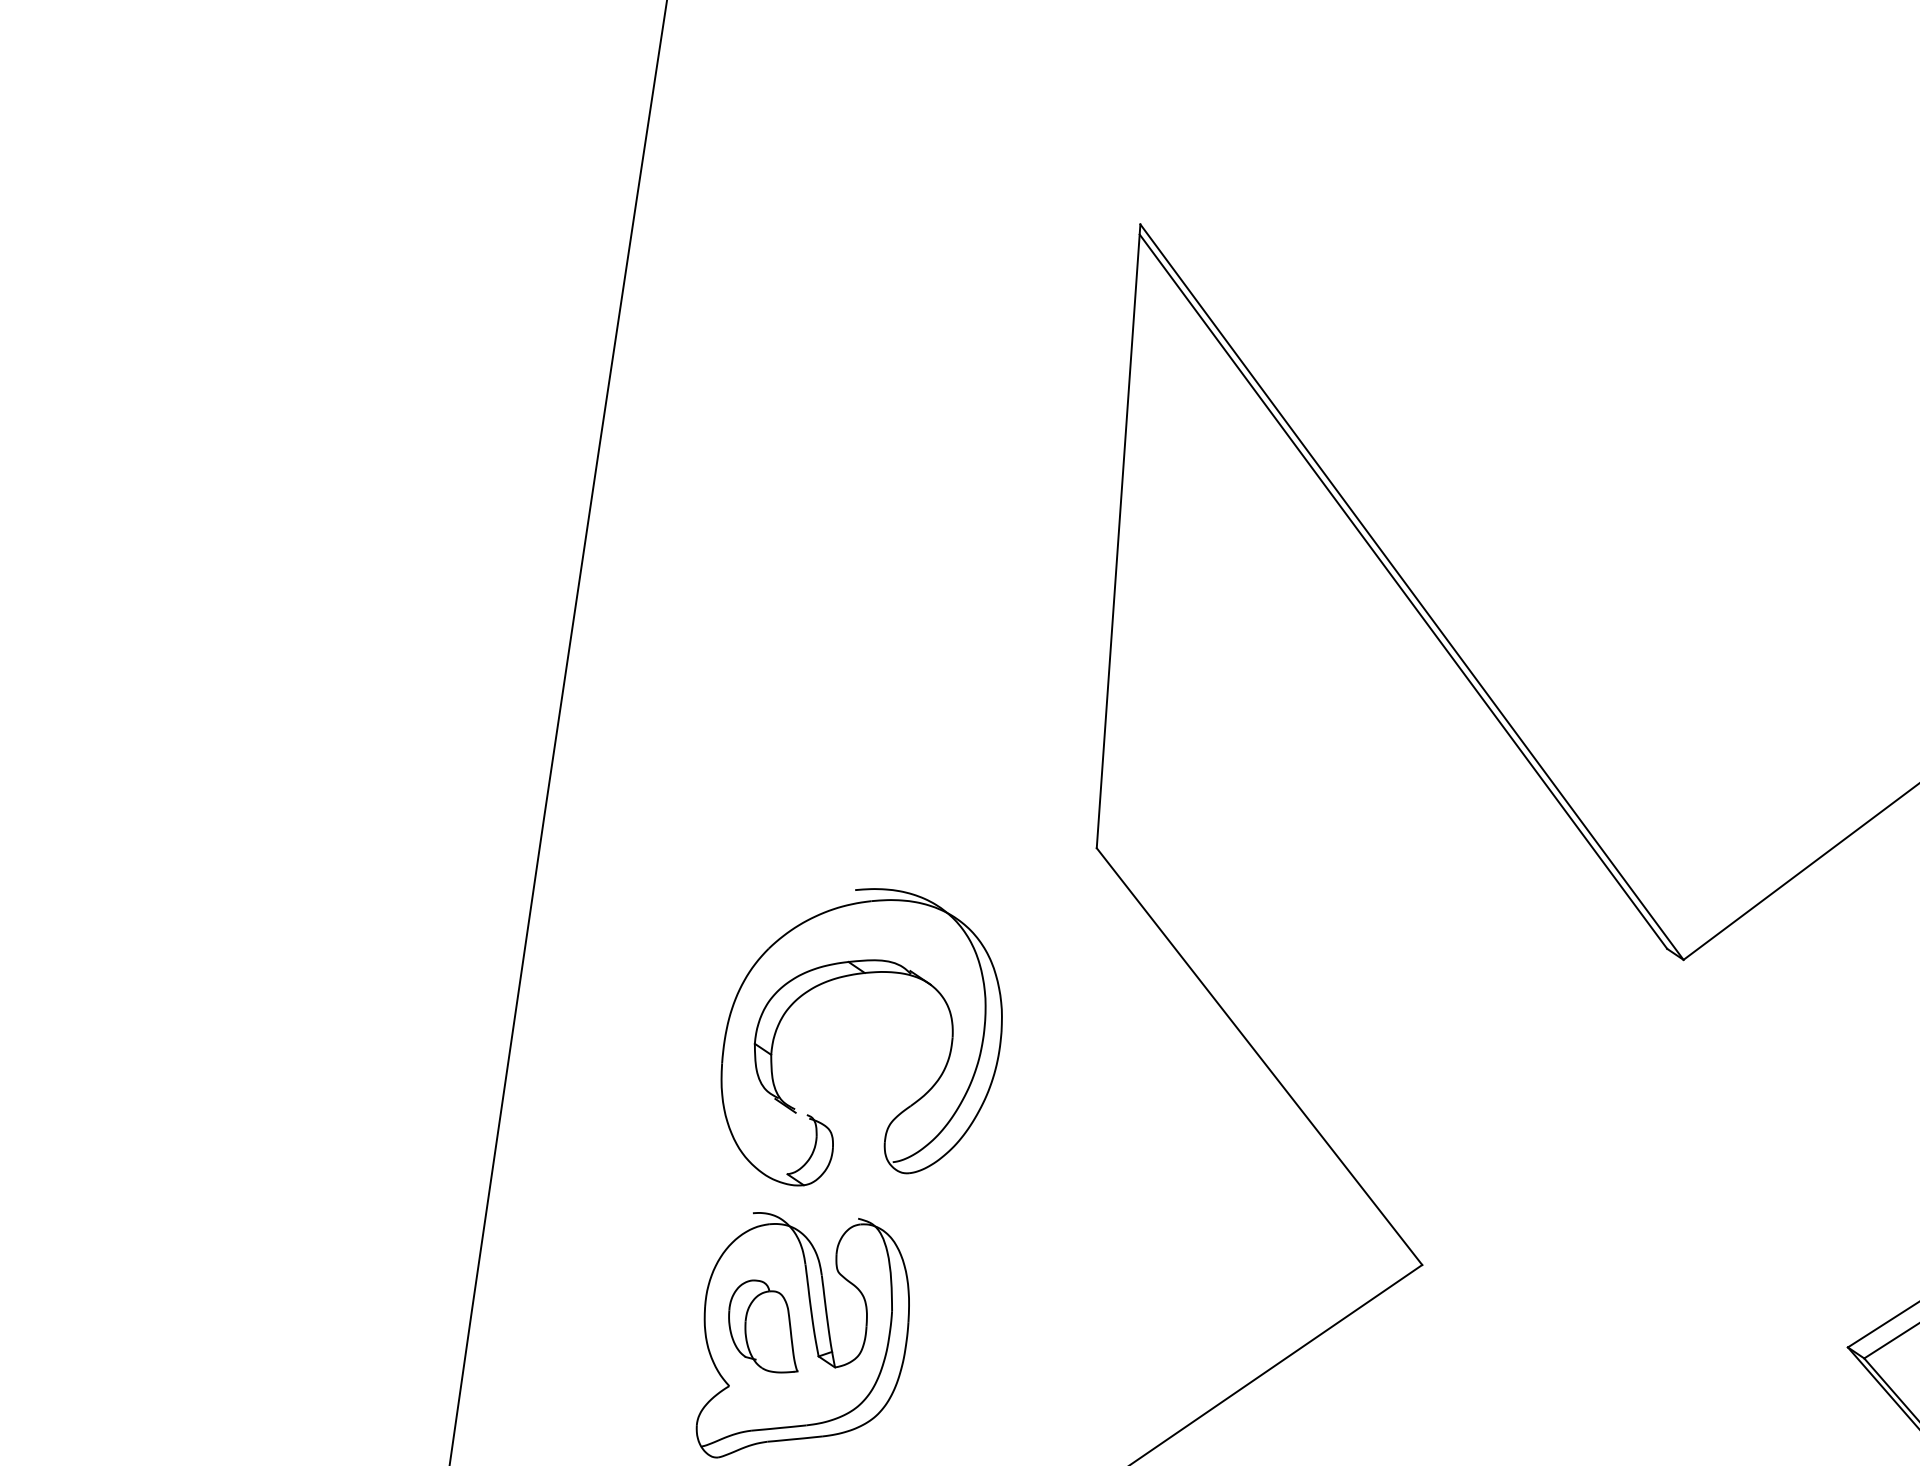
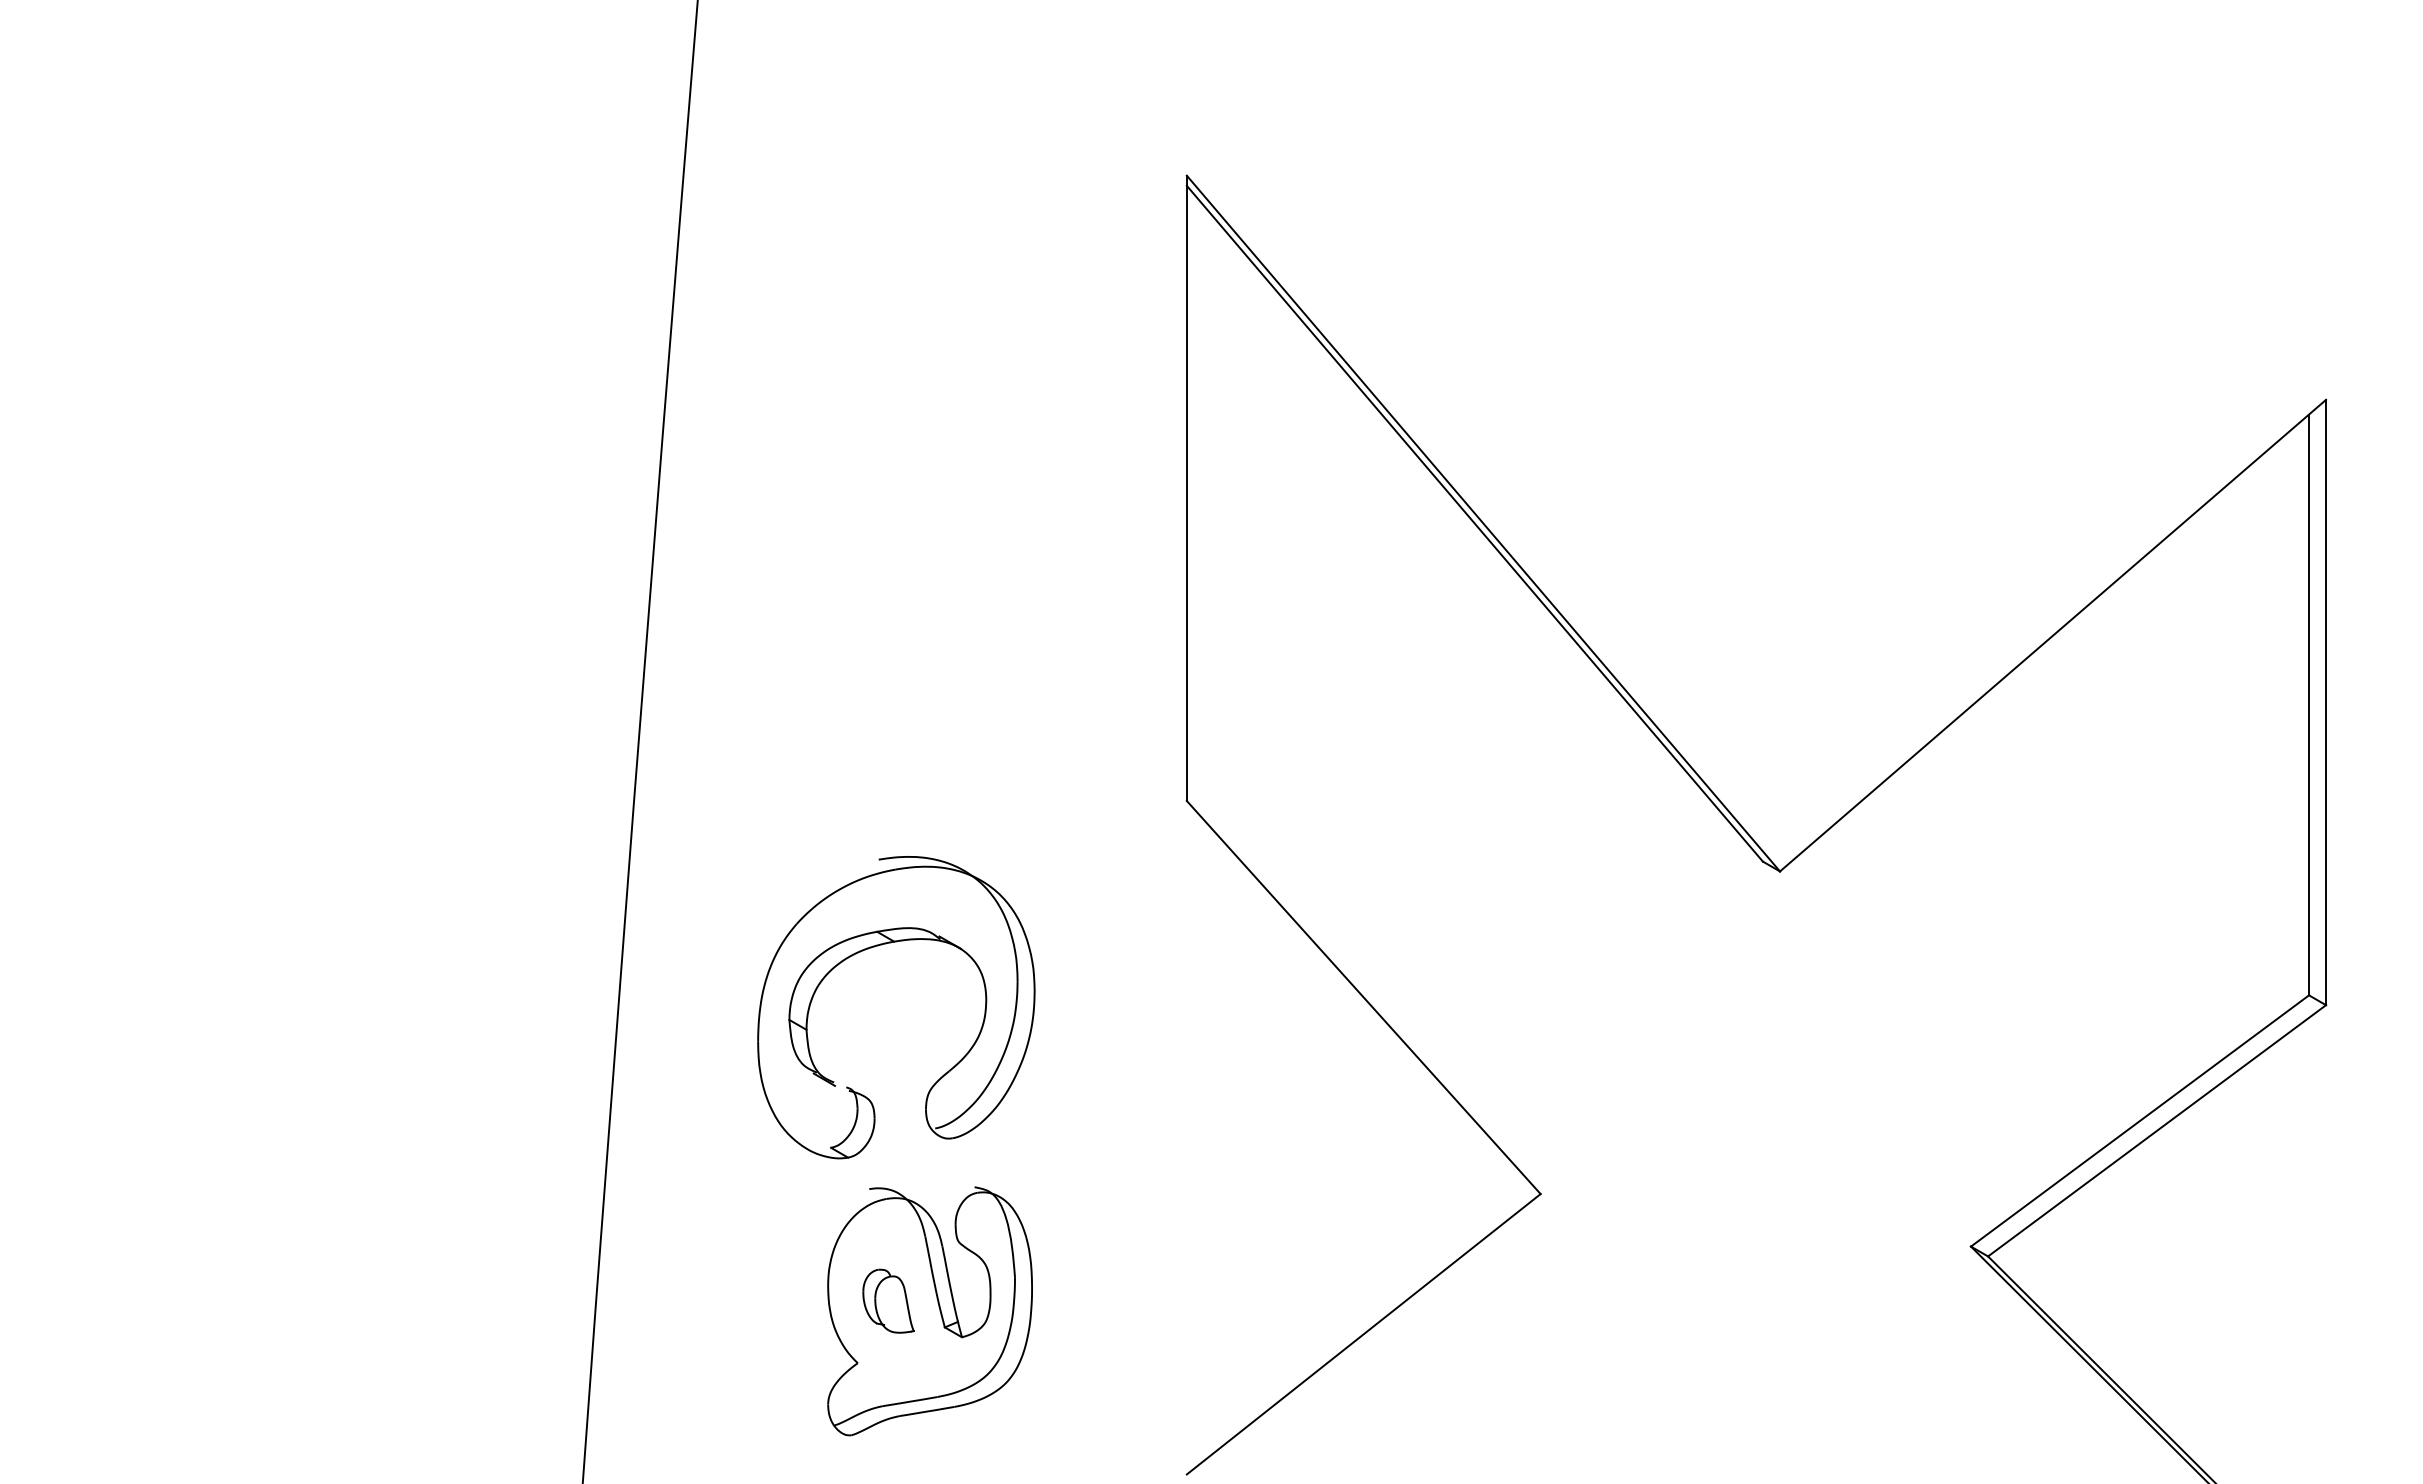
part: (852, 976) -> (882, 945), moved
part: (764, 1326) -> (888, 1301), size x0.7

